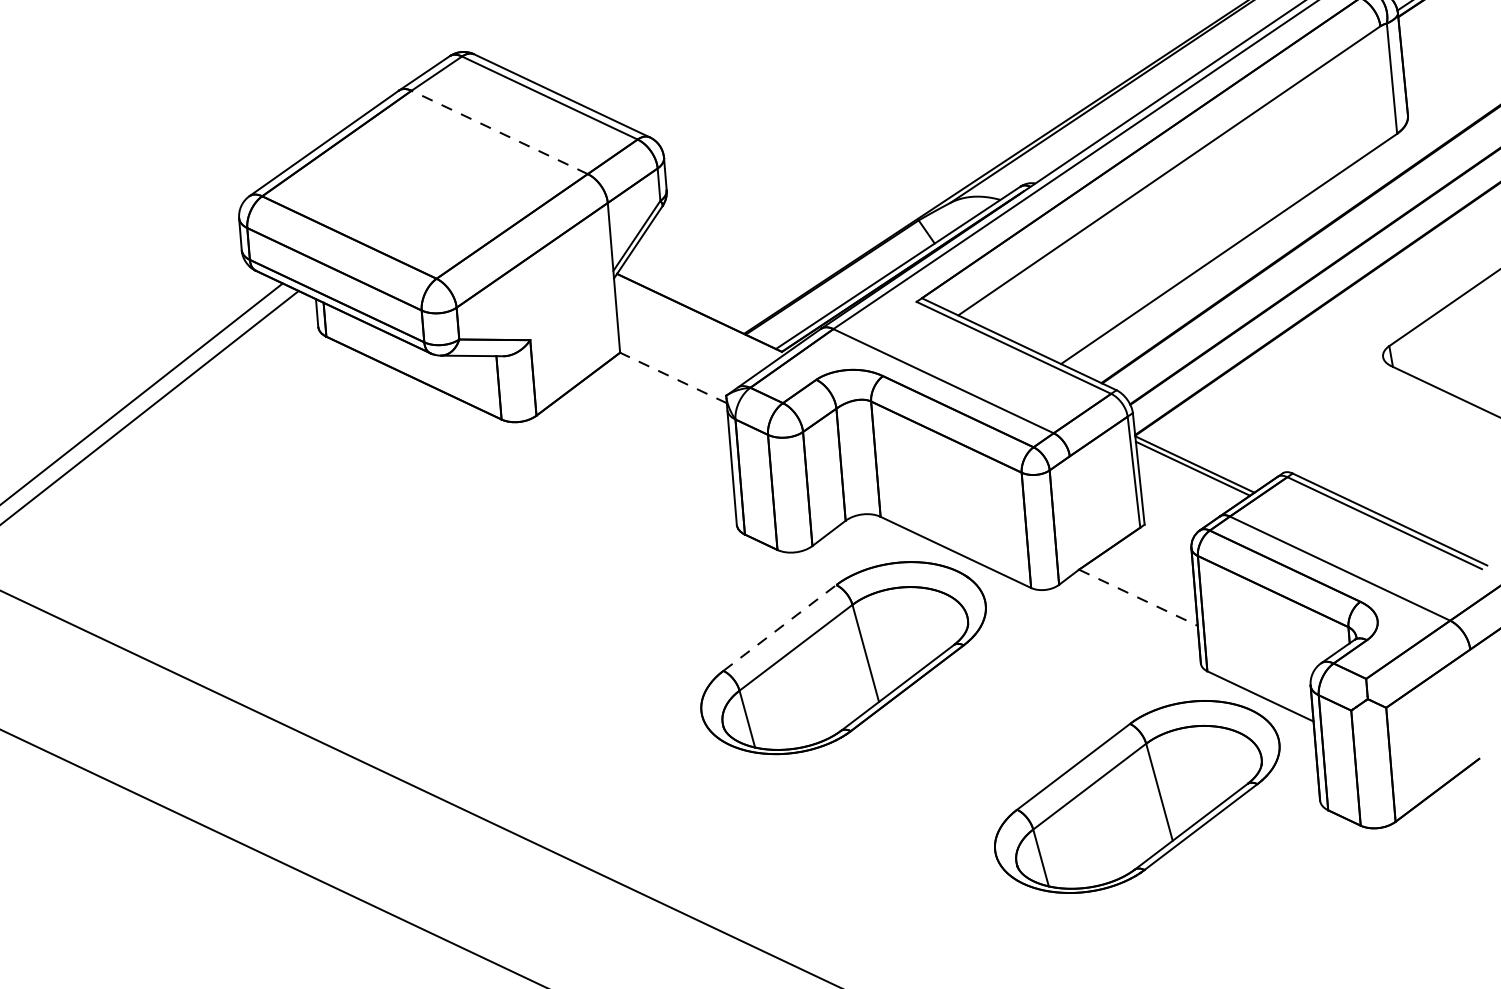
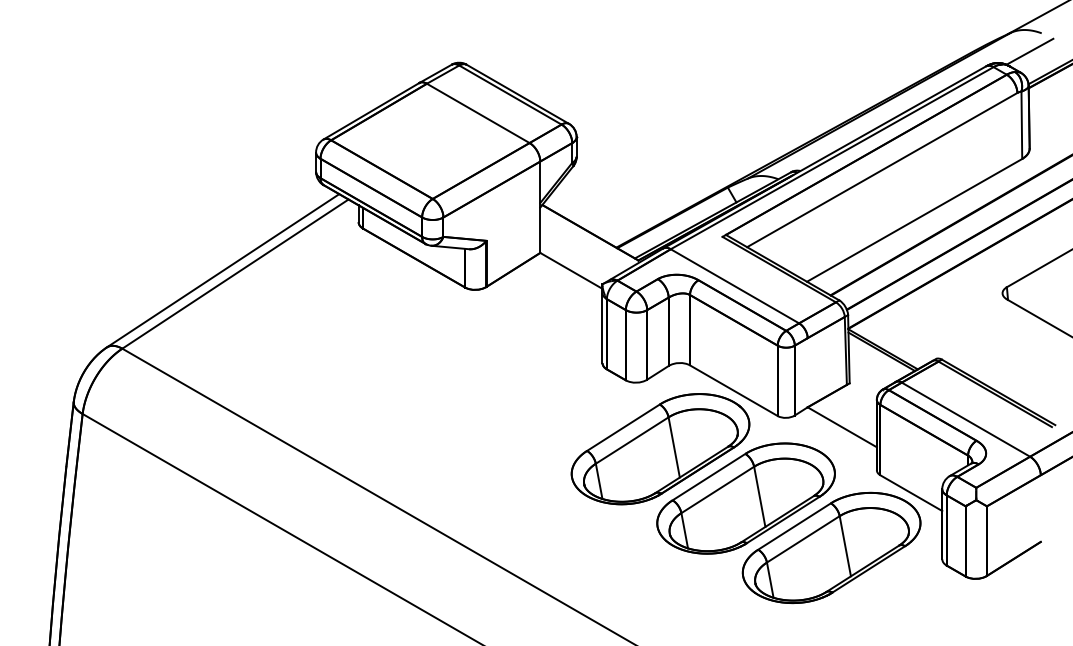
line: (498, 132) -> (477, 113), dashed -> solid
line: (673, 377) -> (571, 270), dashed -> solid
line: (1138, 598) -> (842, 427), dashed -> solid
line: (779, 627) -> (623, 427), dashed -> solid
part: (989, 727) -> (745, 498), added

